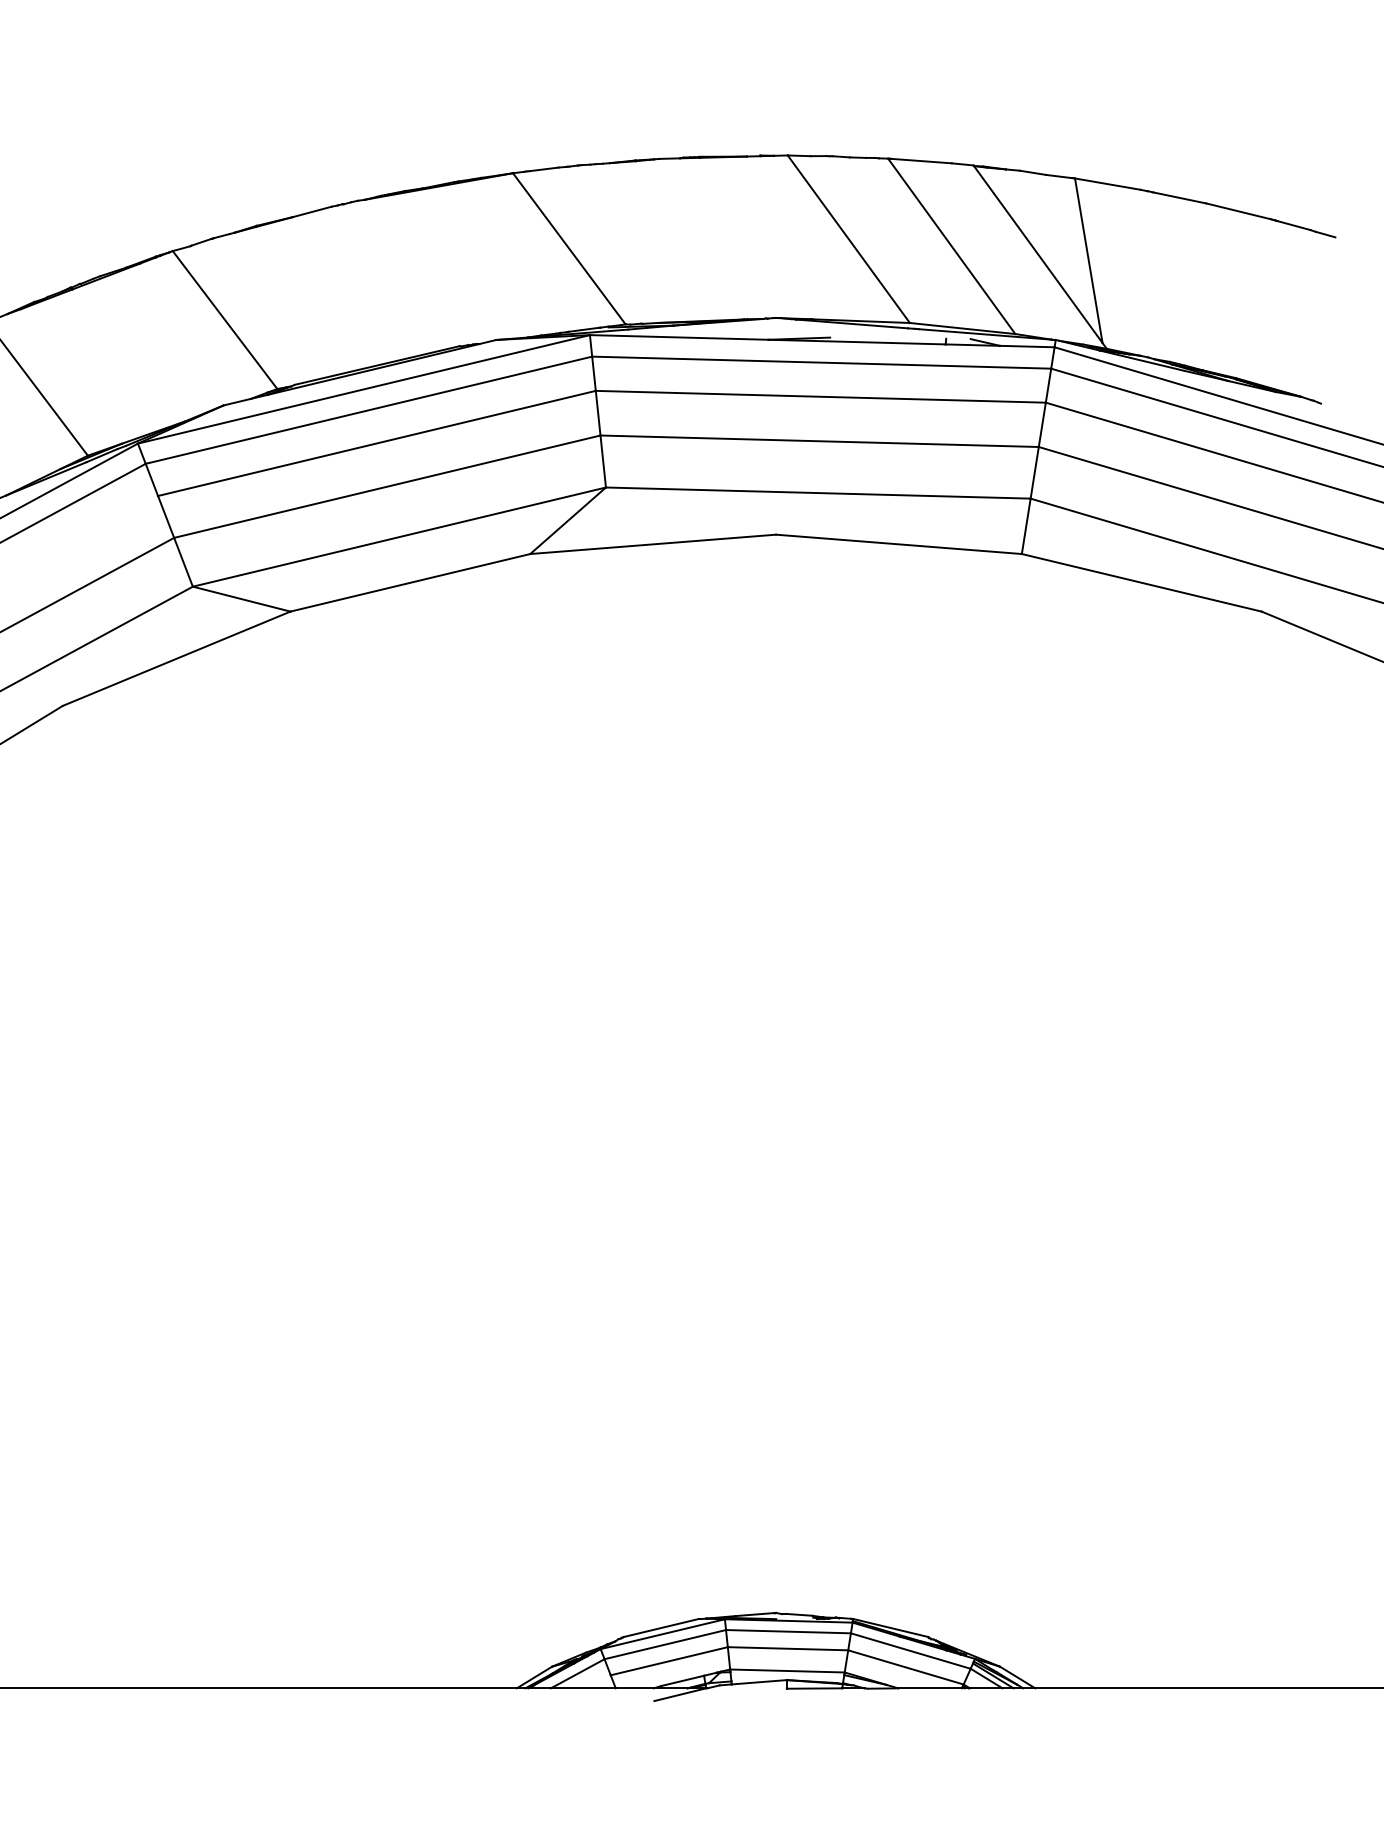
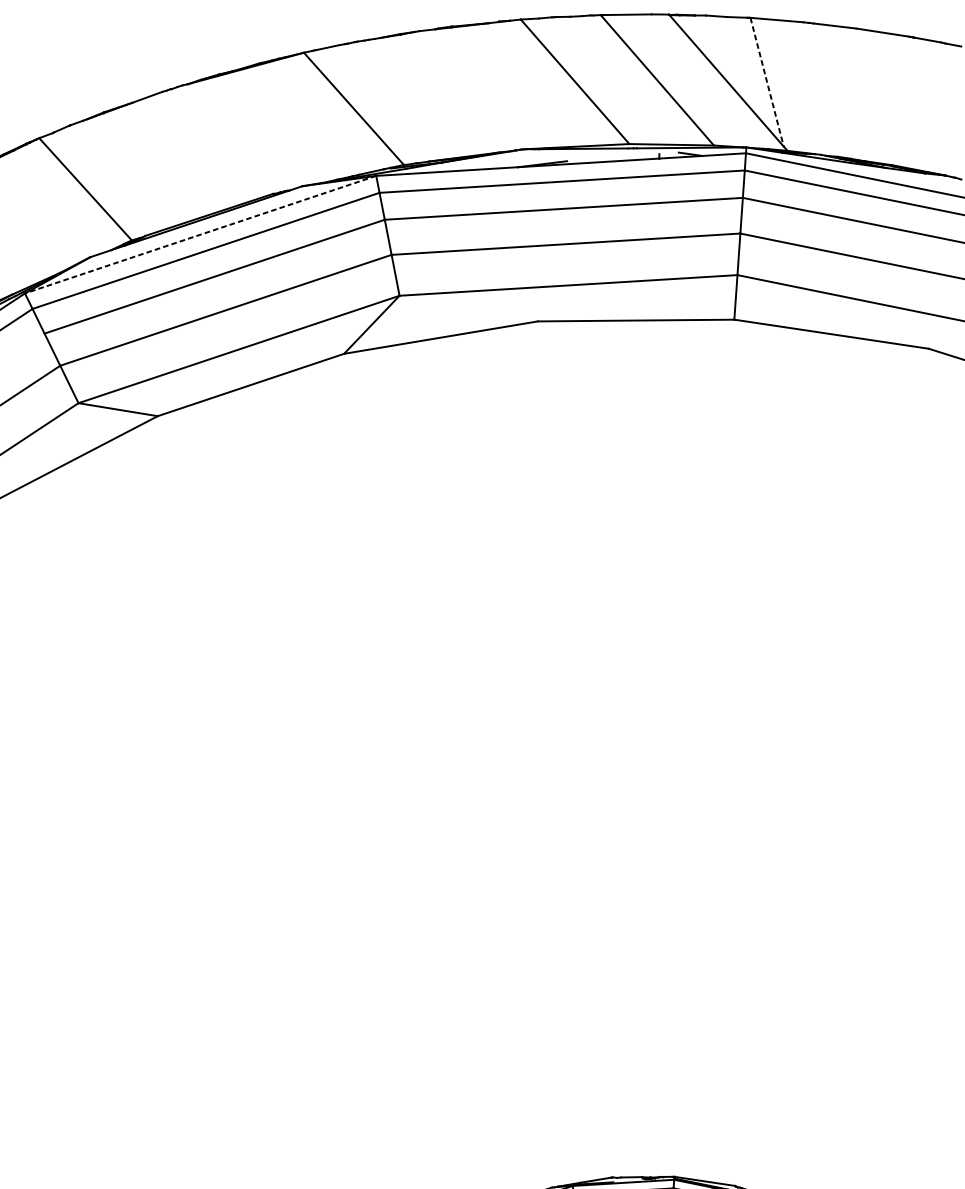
line: (1088, 261) -> (766, 82), solid -> dashed
line: (363, 389) -> (200, 234), solid -> dashed

